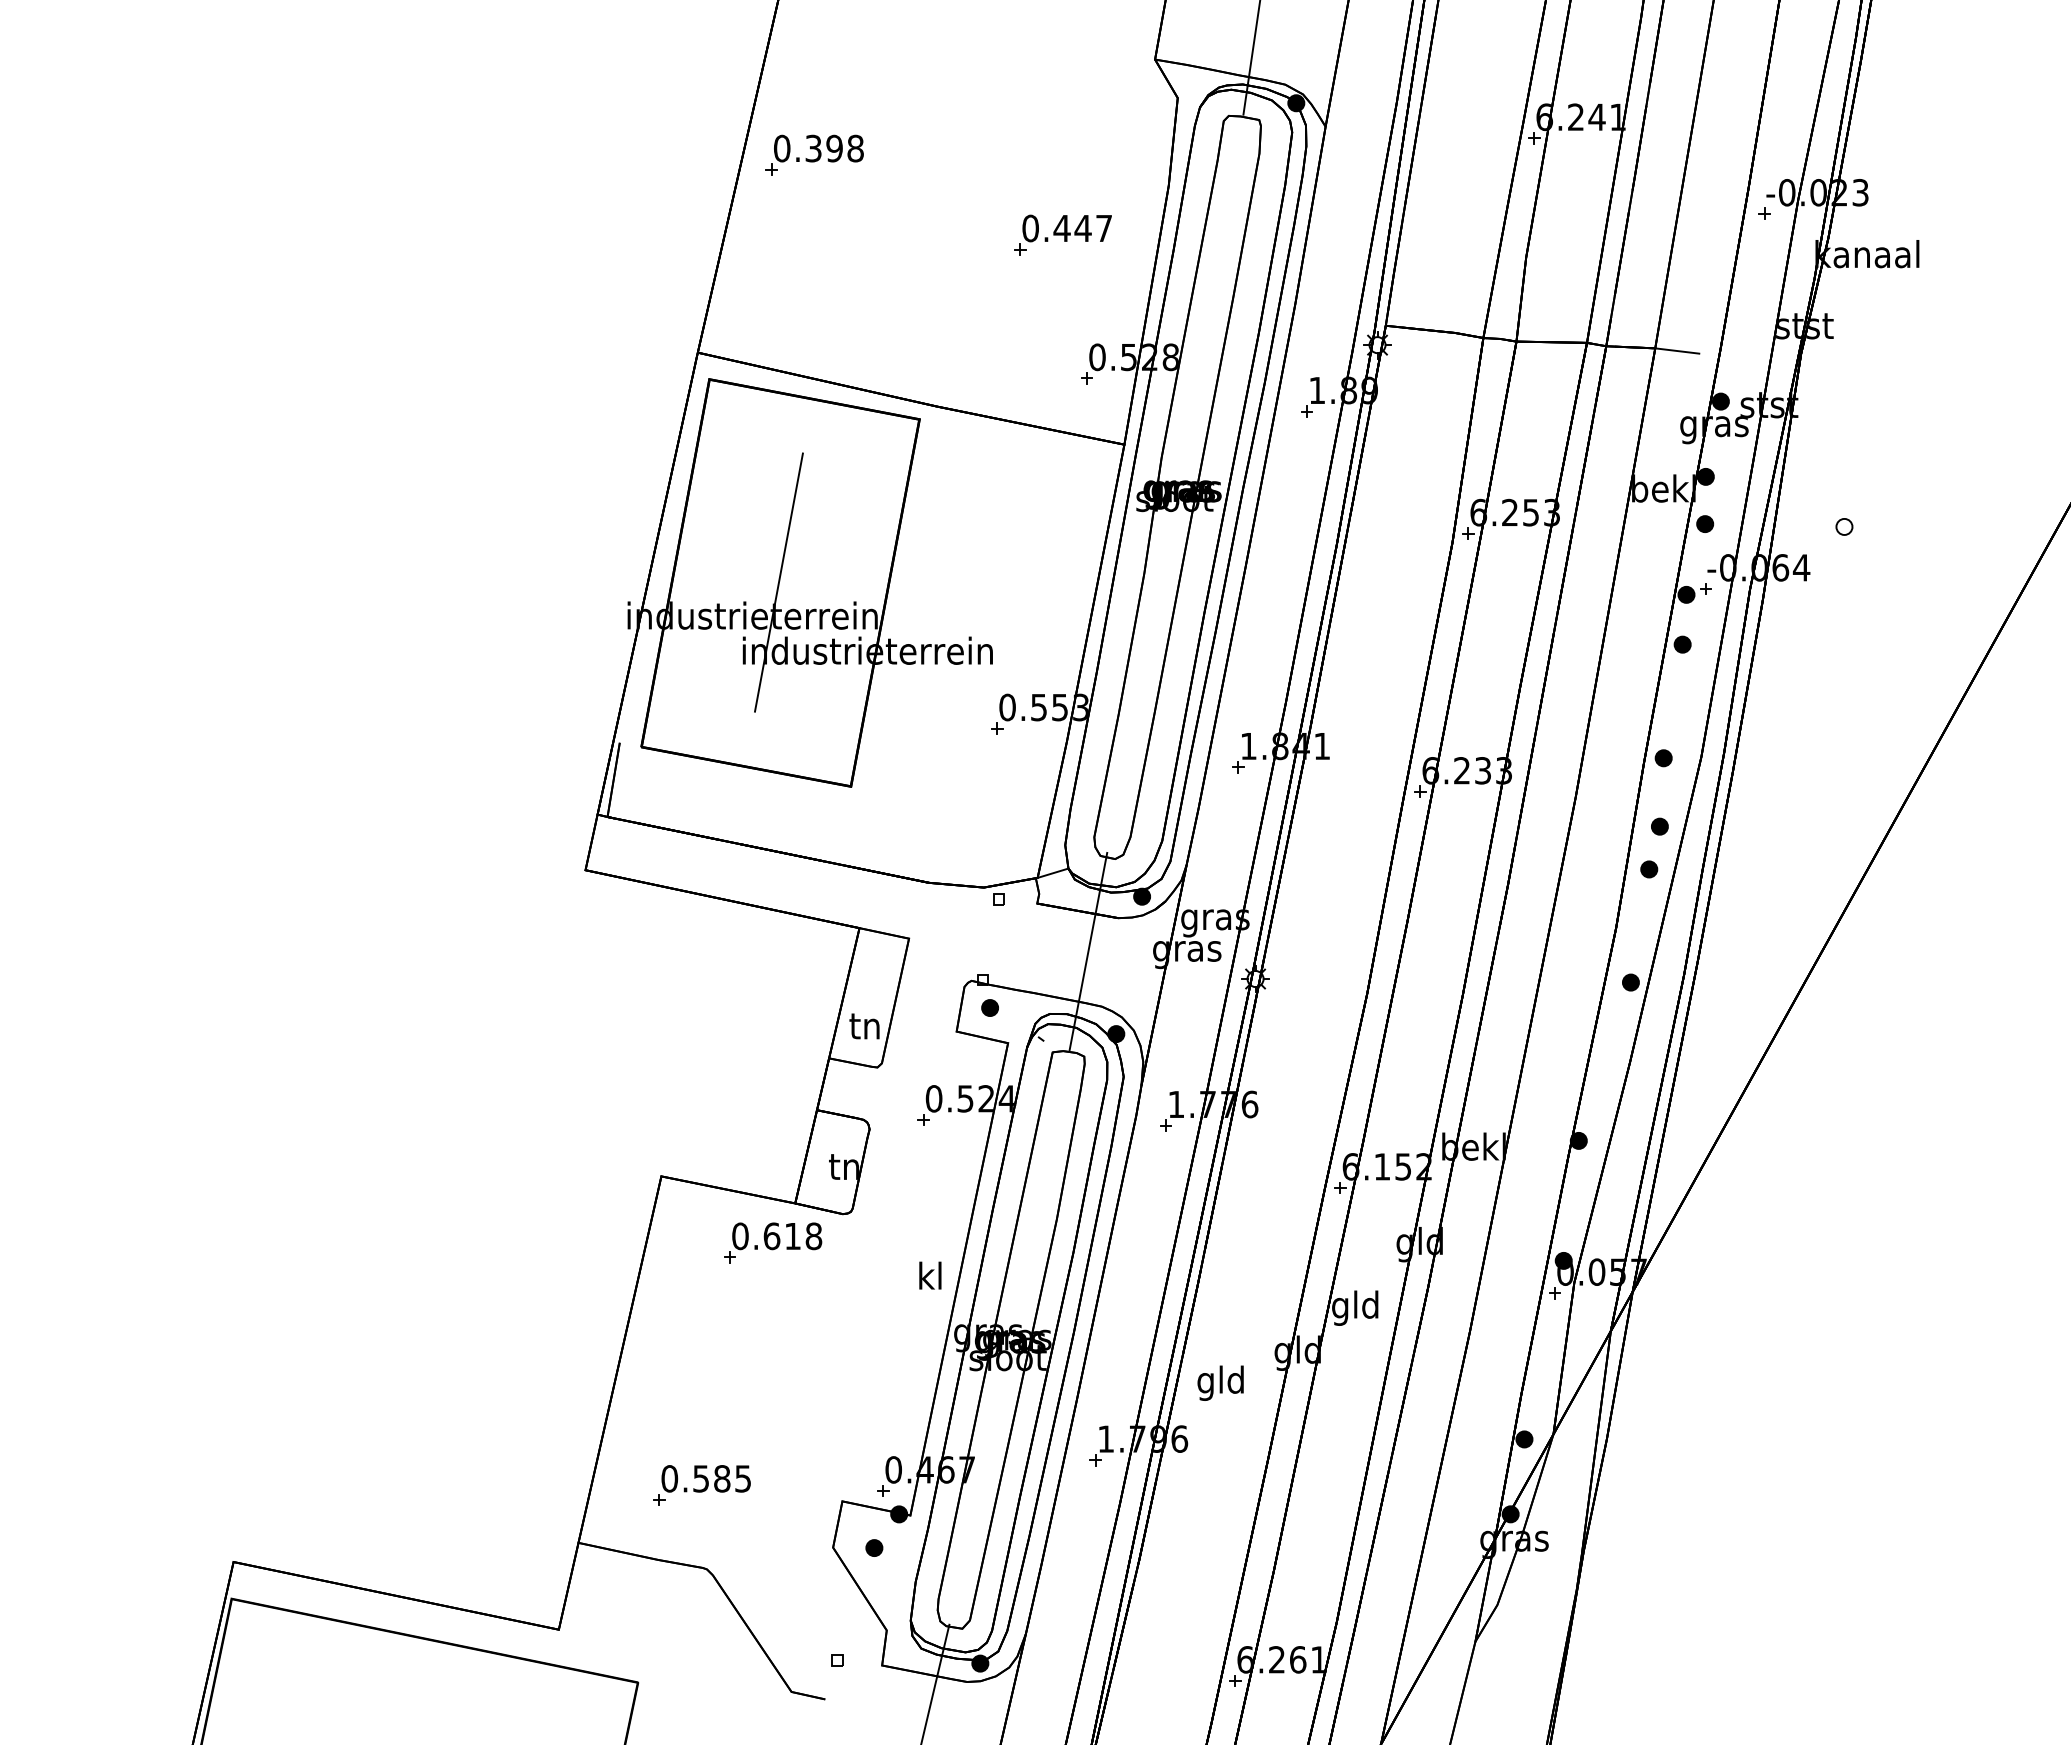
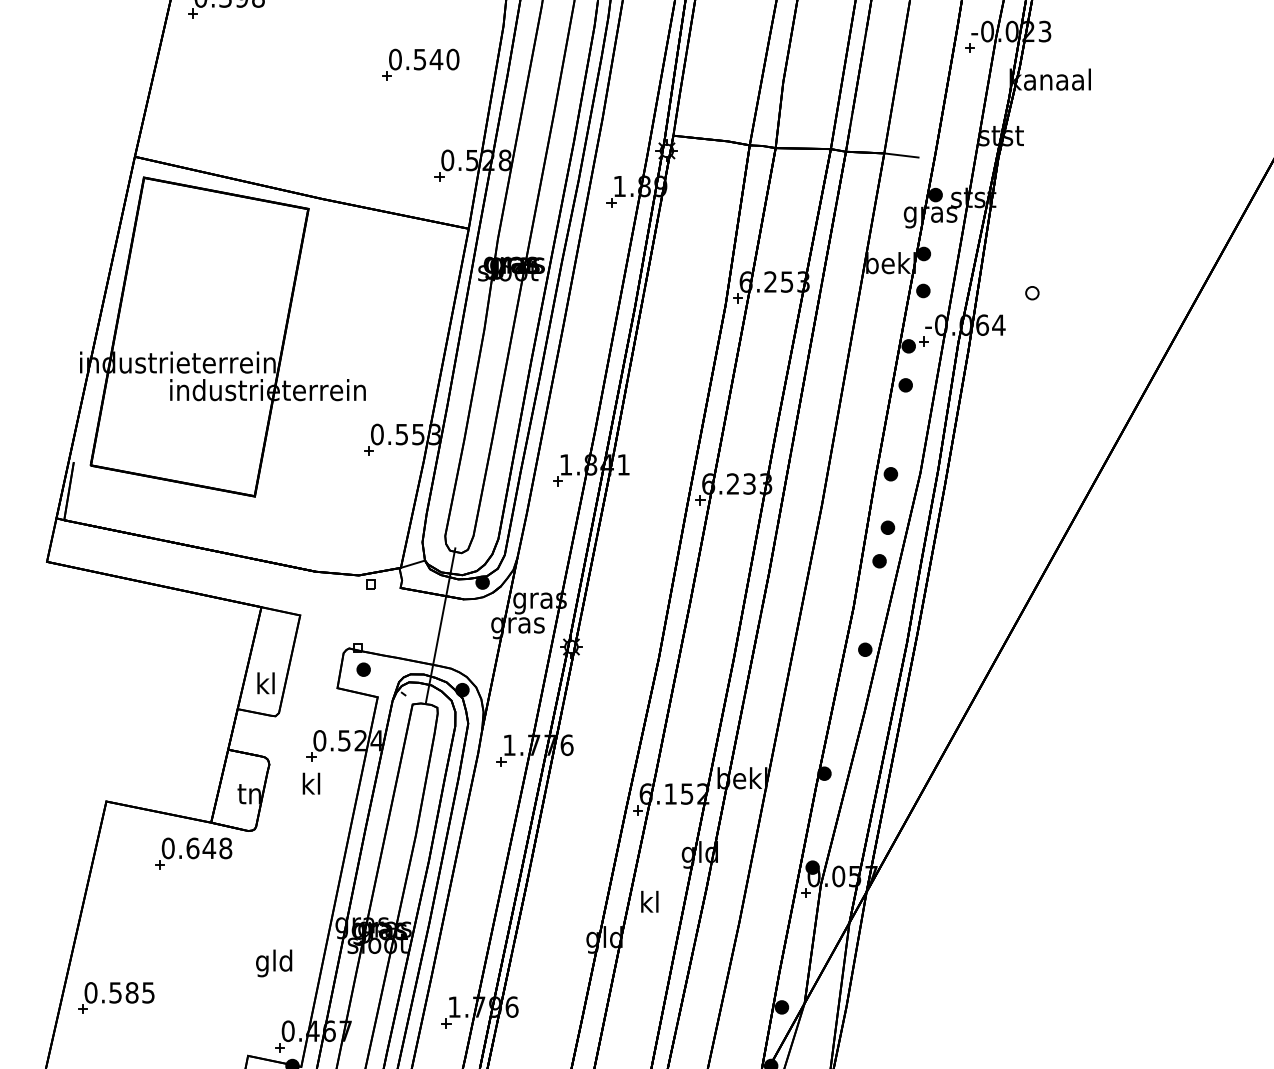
text: (1082, 228) -> (436, 59), 0.447 -> 0.540
line: (778, 582) -> (198, 336), removed
text: (864, 1025) -> (265, 683), tn -> kl
text: (792, 1236) -> (209, 848), 0.618 -> 0.648
text: (930, 1275) -> (311, 783), moved
text: (1355, 1307) -> (649, 904), gld -> kl
text: (1220, 1382) -> (273, 962), moved
part: (701, 1485) -> (115, 998), moved

